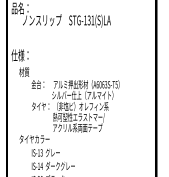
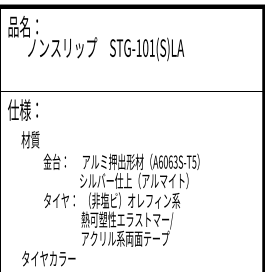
text: (88, 20) -> (144, 48), STG-131(S)LA -> STG-101(S)LA

